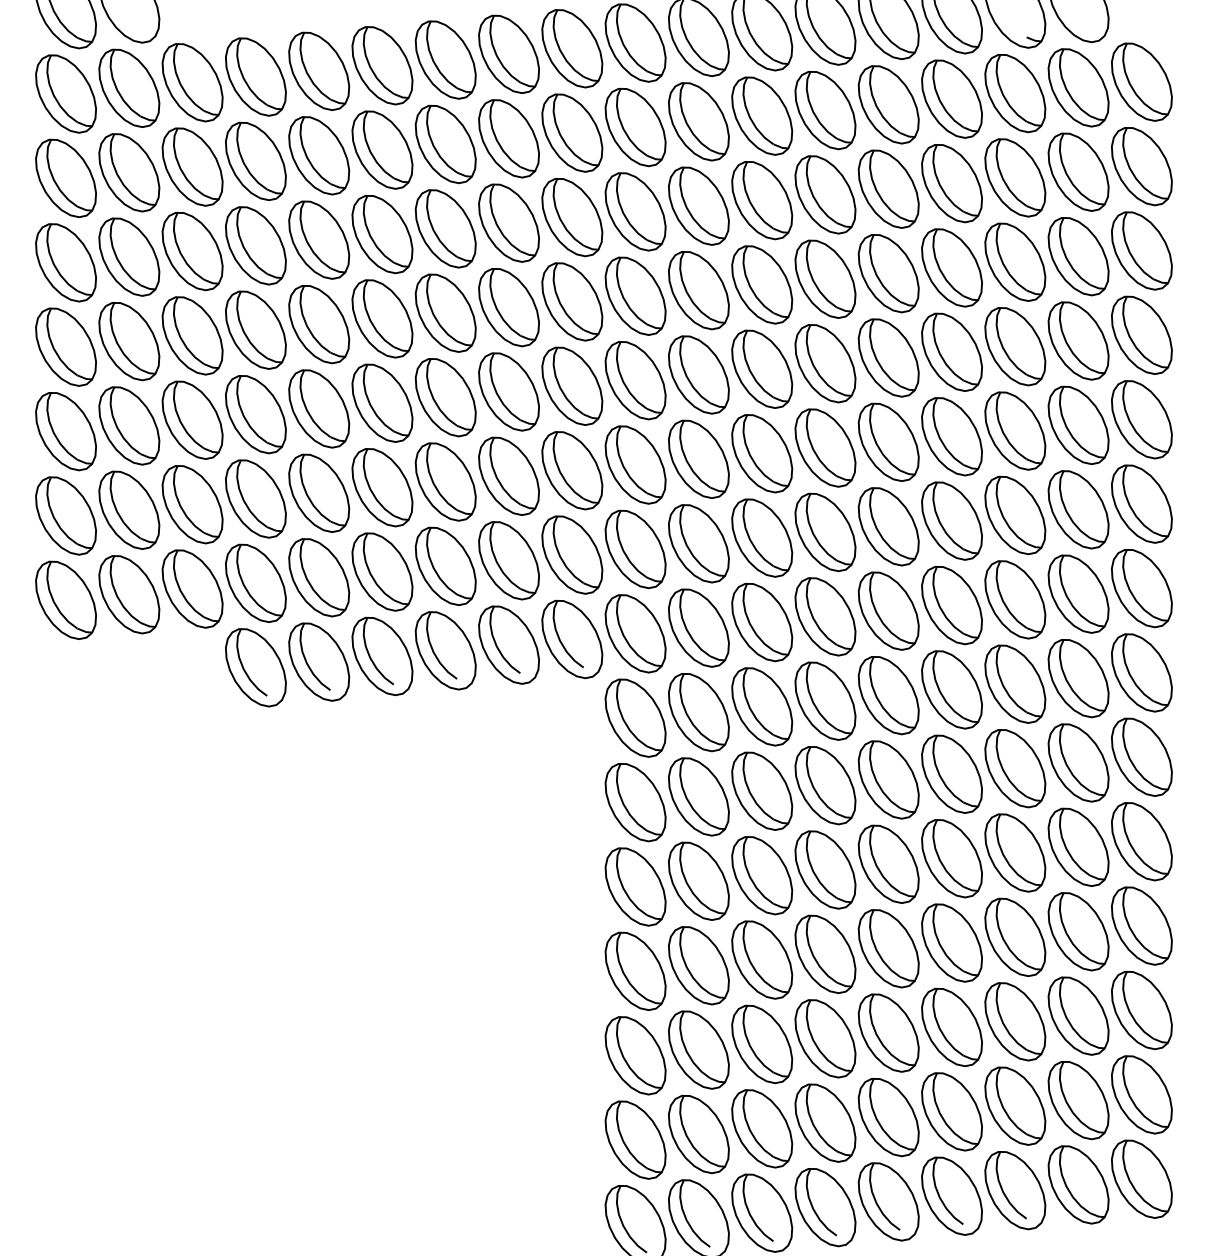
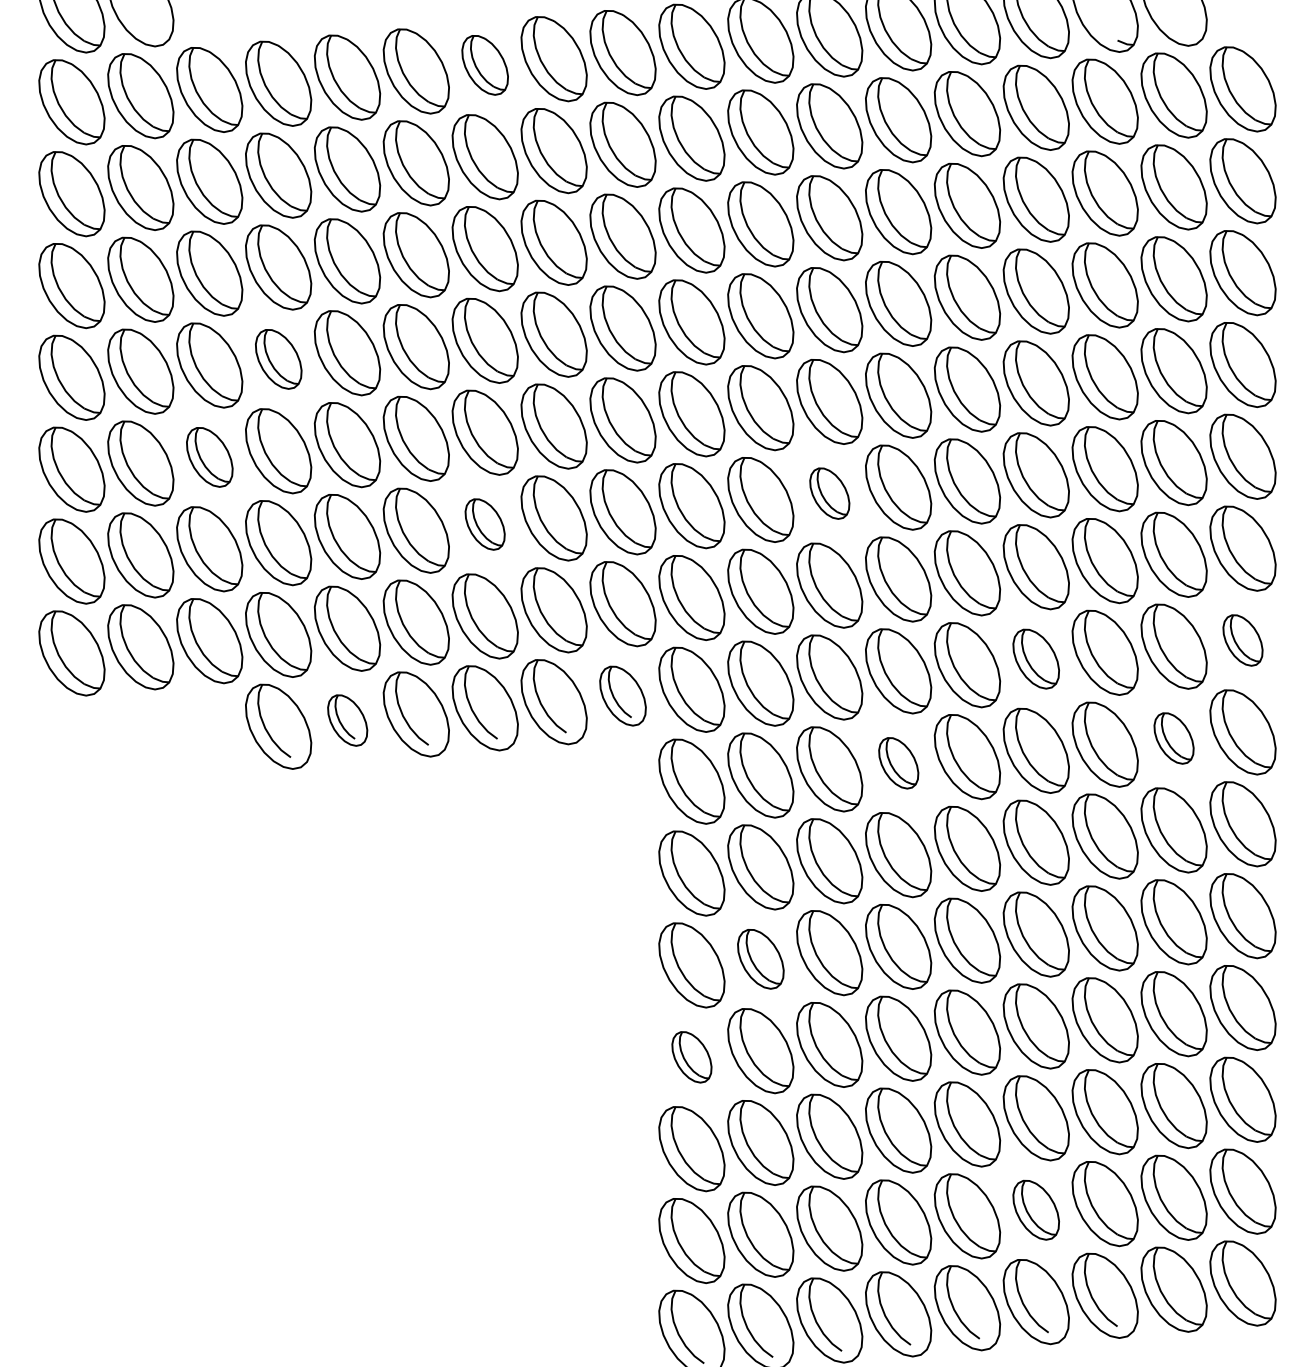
part: (445, 60) -> (484, 65), size x0.7
part: (255, 330) -> (278, 359), size x0.7
part: (192, 420) -> (209, 457), size x0.7
part: (762, 453) -> (829, 493), size x0.6
part: (445, 481) -> (484, 524), size x0.6
part: (1141, 588) -> (1242, 640), size x0.6
part: (951, 605) -> (1035, 659), size x0.7
part: (571, 639) -> (622, 696), size x0.7
part: (319, 661) -> (347, 720), size x0.6
part: (1078, 678) -> (1173, 738), size x0.6
part: (825, 701) -> (898, 763), size x0.6
part: (698, 881) -> (760, 959), size x0.7
part: (635, 971) -> (691, 1057), size x0.6
part: (951, 1112) -> (1035, 1210), size x0.7

